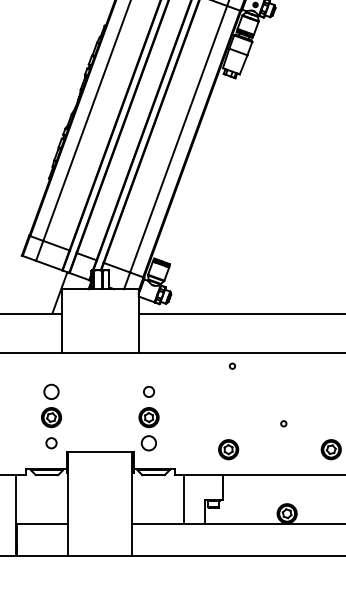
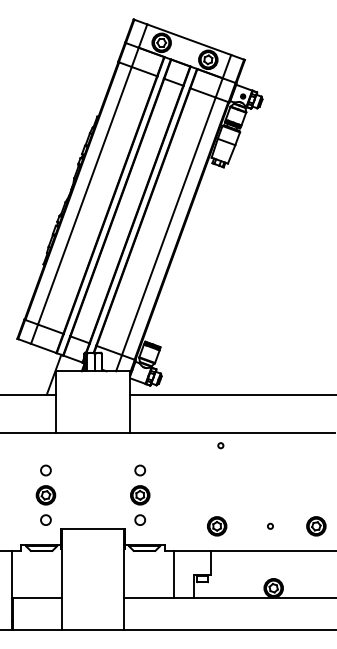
circle: (51, 391) -> (45, 470), size x0.71
circle: (283, 422) -> (270, 525), moved
circle: (149, 442) -> (140, 519), size x0.71

